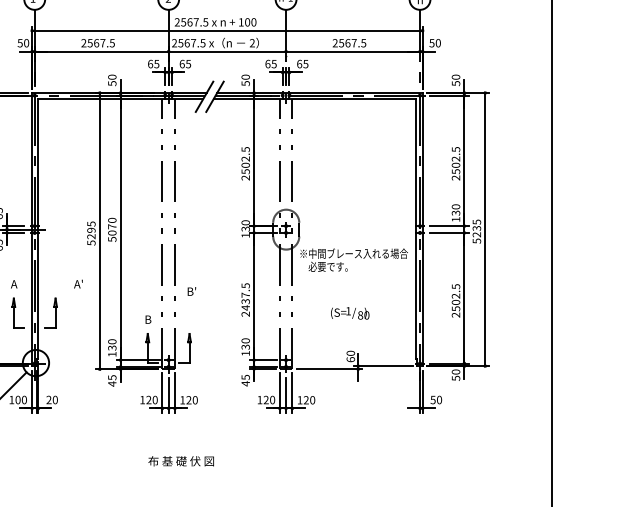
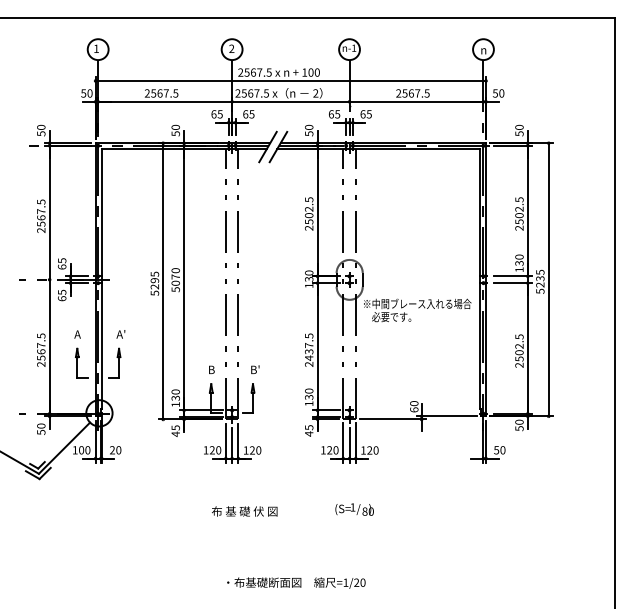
text: (78, 284) -> (120, 334), moved
text: (192, 291) -> (255, 369), moved
text: (350, 313) -> (354, 509), moved

